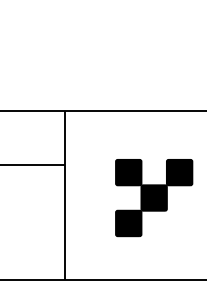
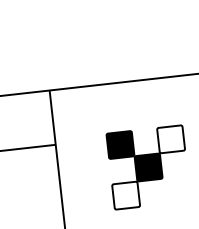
fill: (179, 172) -> (170, 139), removed
fill: (128, 223) -> (125, 195), removed

